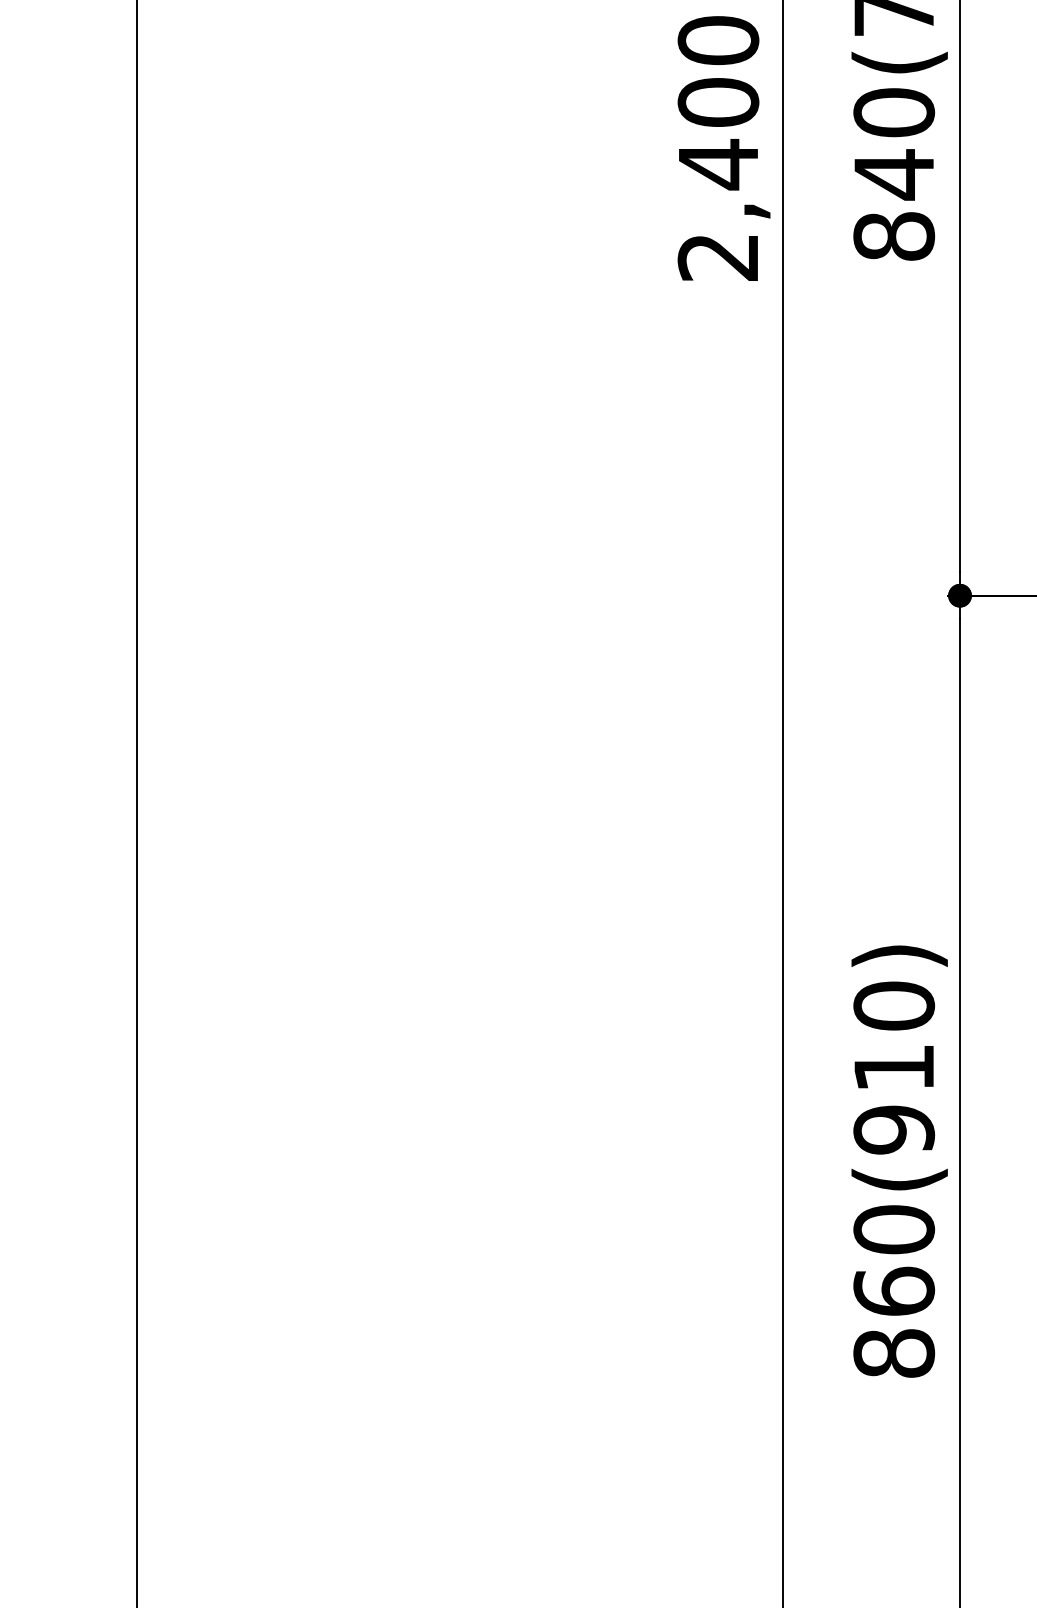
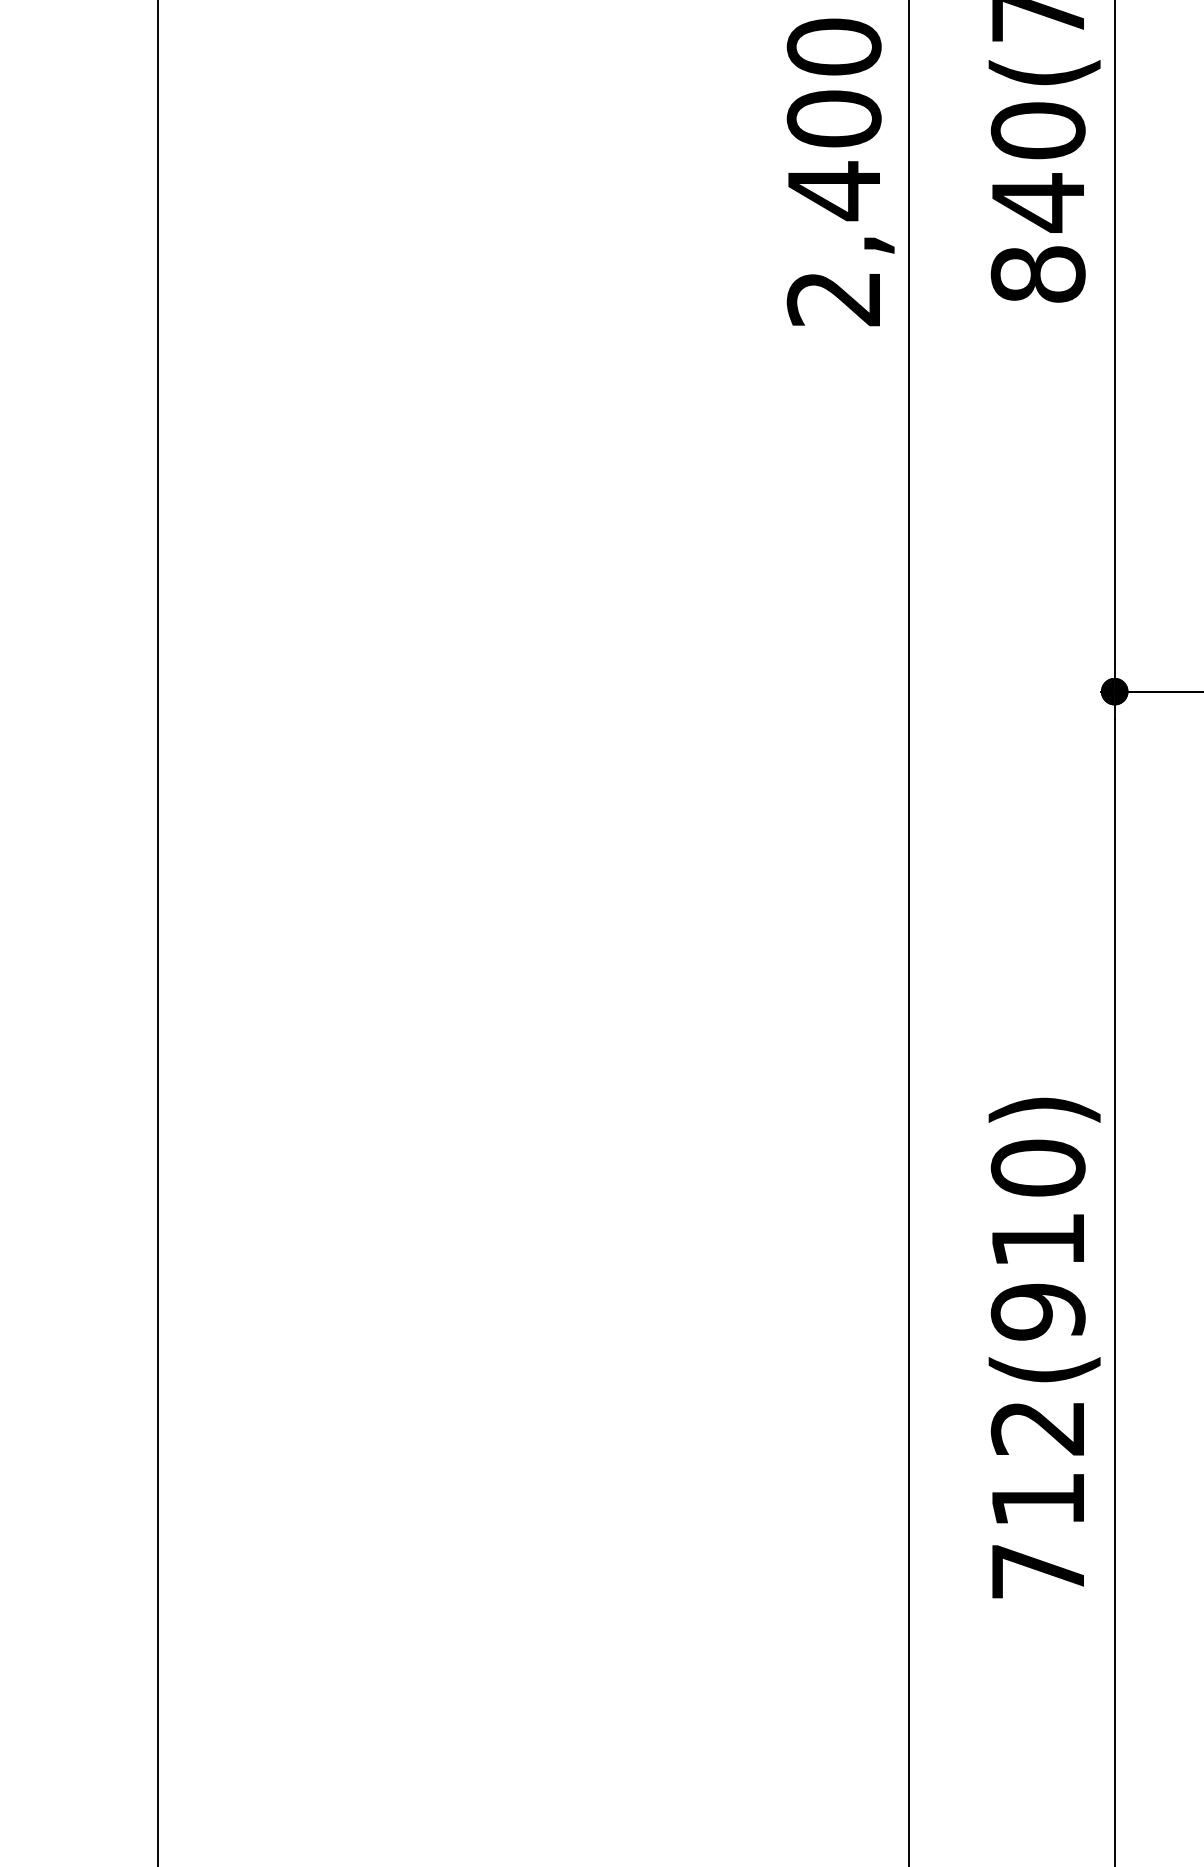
text: (894, 1291) -> (1038, 1499), 860(910) -> 712(910)

